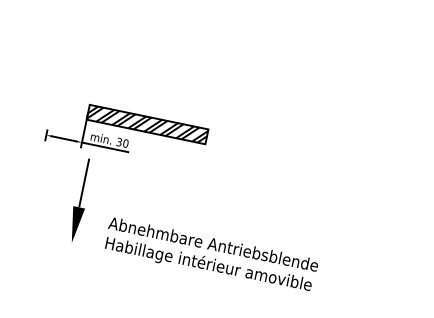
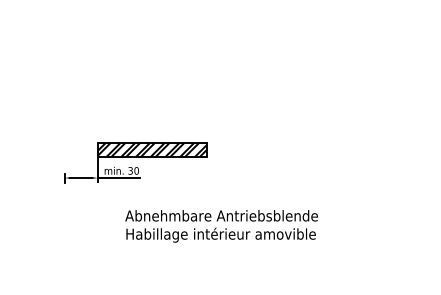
part: (79, 200) -> (106, 229), removed
text: (211, 255) -> (221, 226), moved

